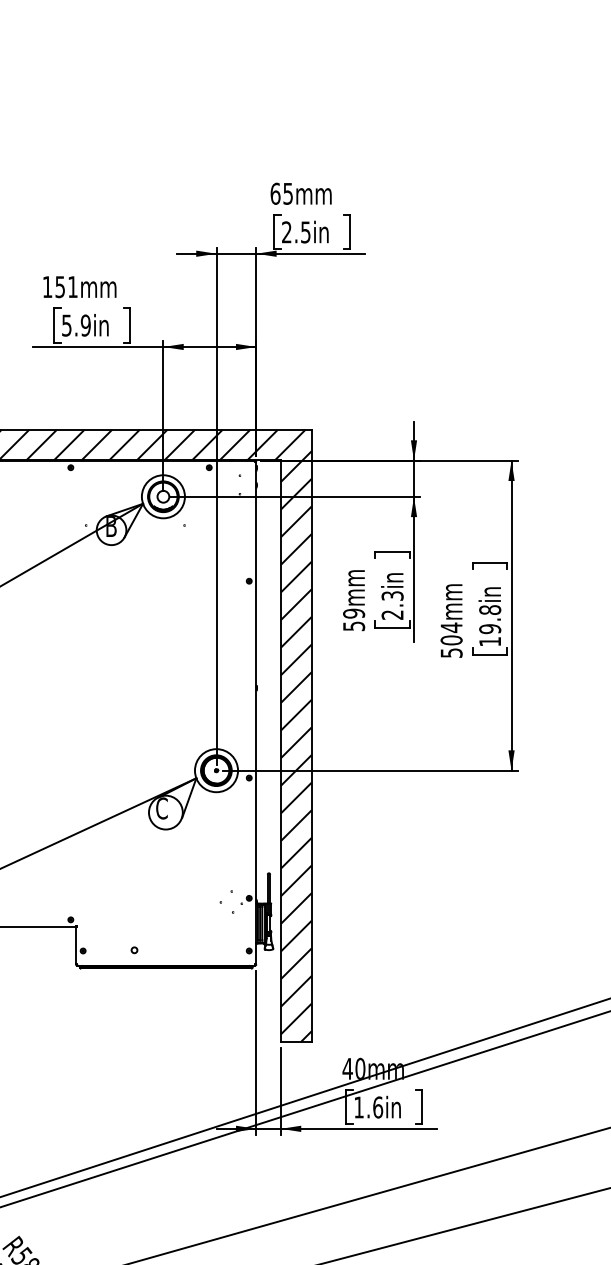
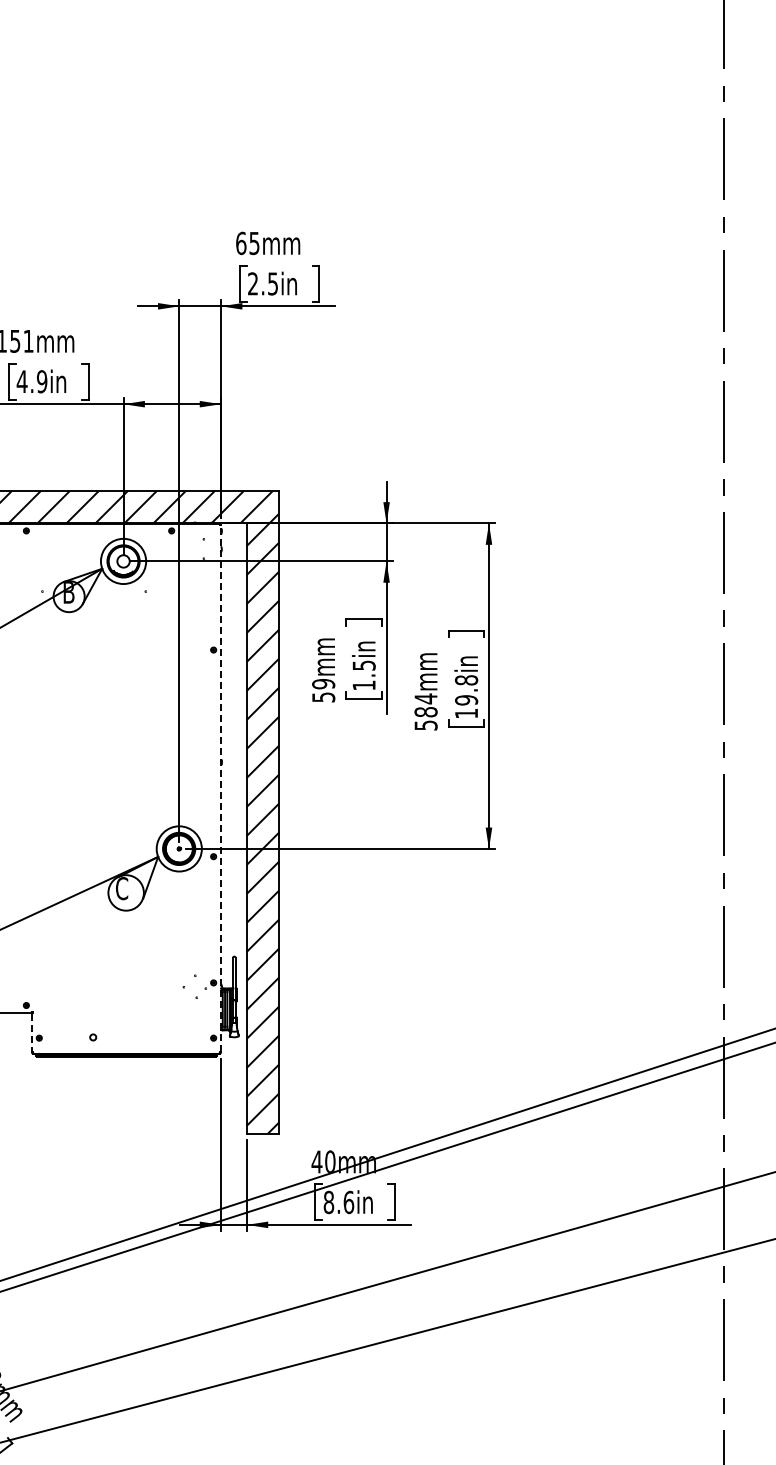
text: (66, 325) -> (21, 381), 5.9in -> 4.9in
text: (392, 605) -> (363, 675), 2.3in -> 1.5in
text: (451, 640) -> (425, 712), 504mm -> 584mm
line: (256, 713) -> (221, 788), solid -> dashed
line: (75, 946) -> (31, 1033), solid -> dashed
text: (358, 1107) -> (328, 1202), 1.6in -> 8.6in

